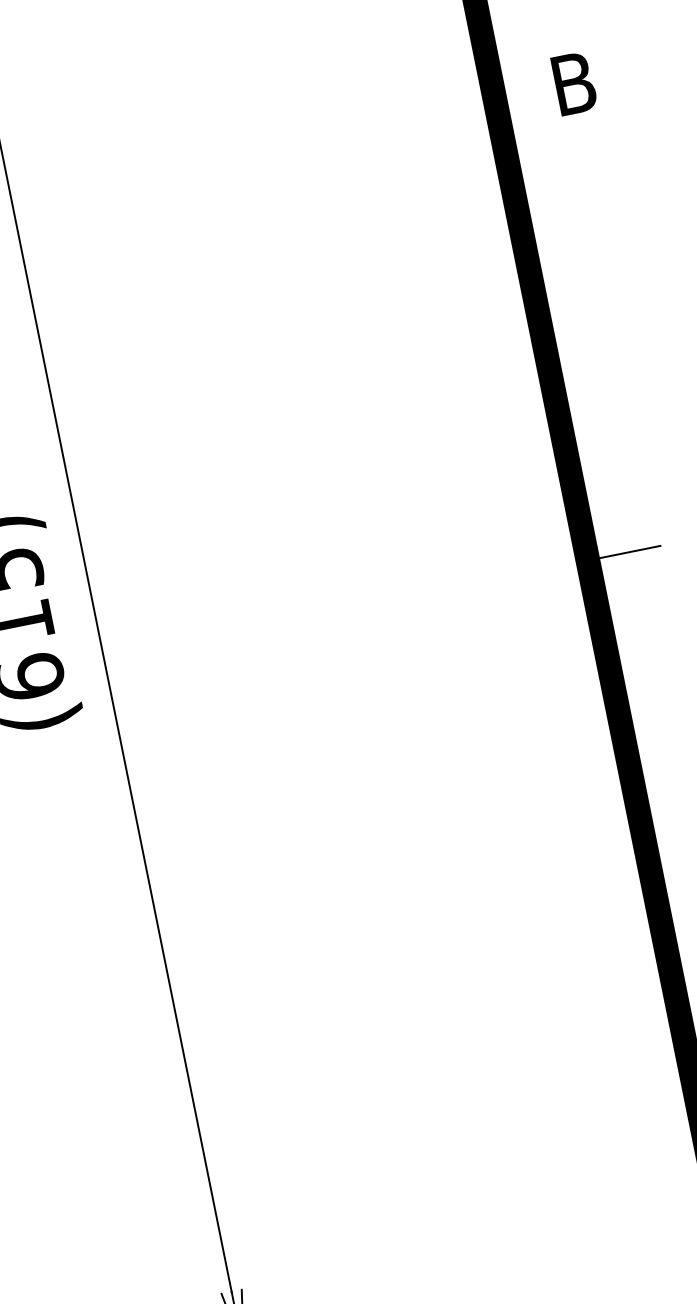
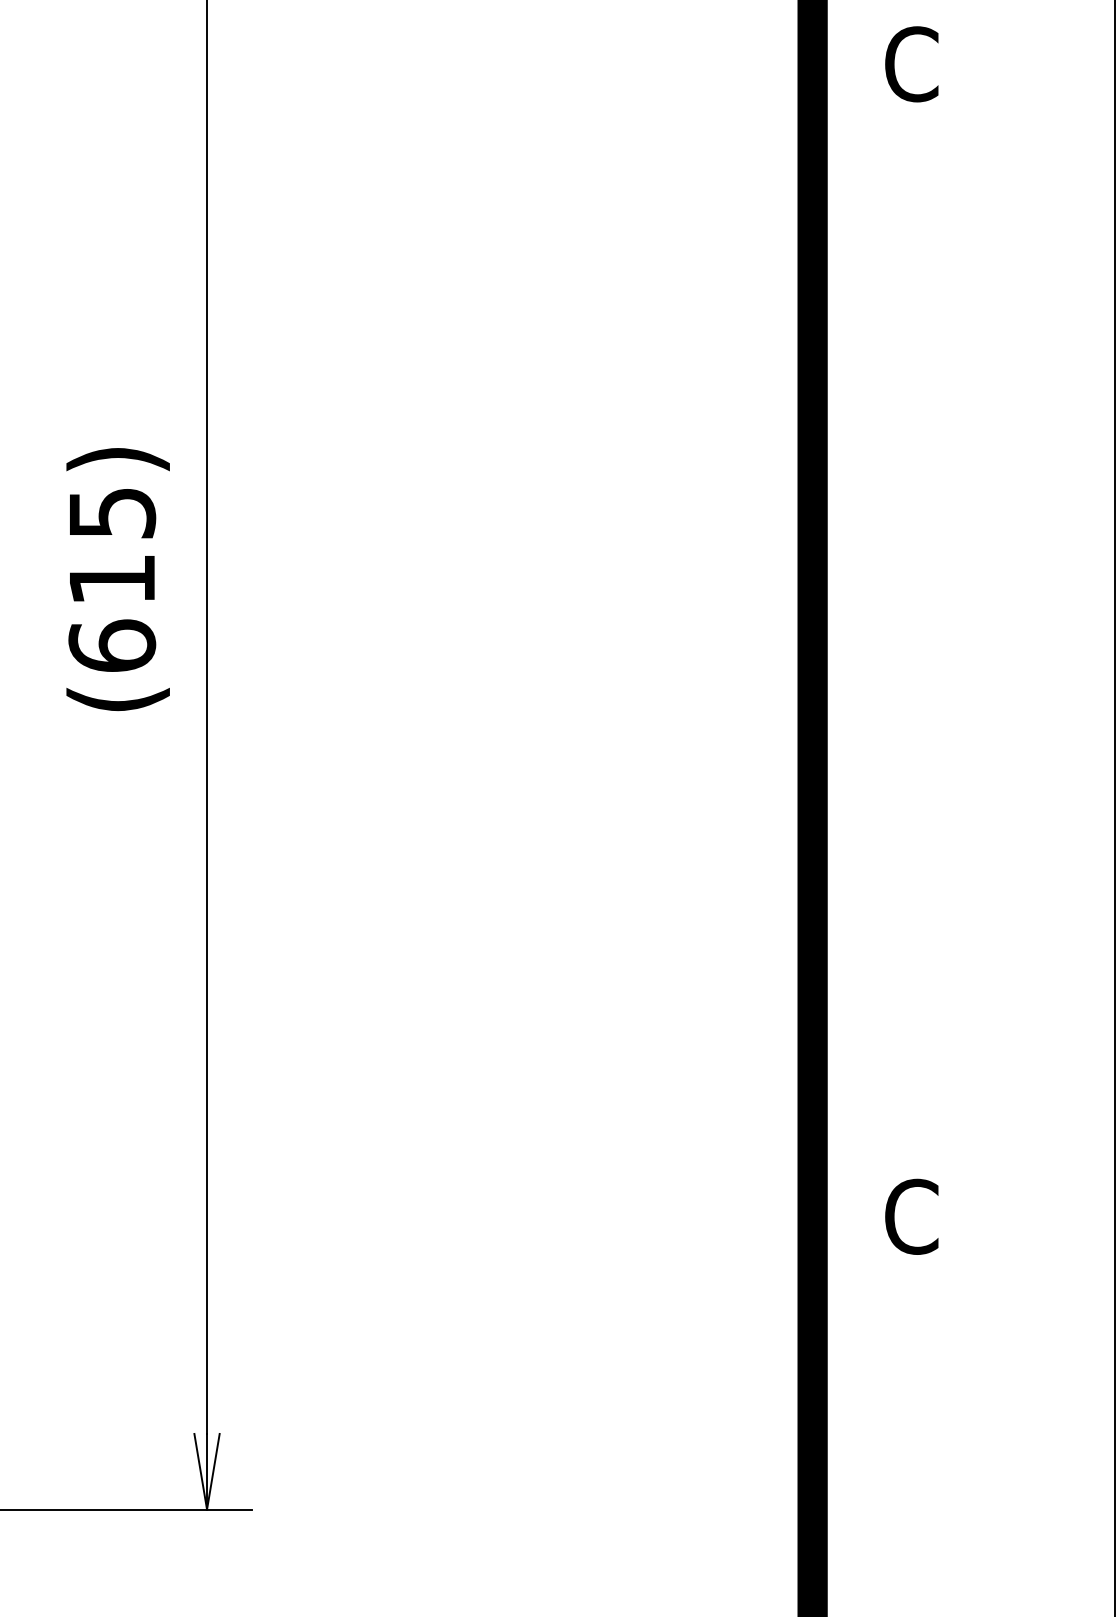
text: (573, 83) -> (911, 64), B -> C
line: (623, 553) -> (857, 641), removed

